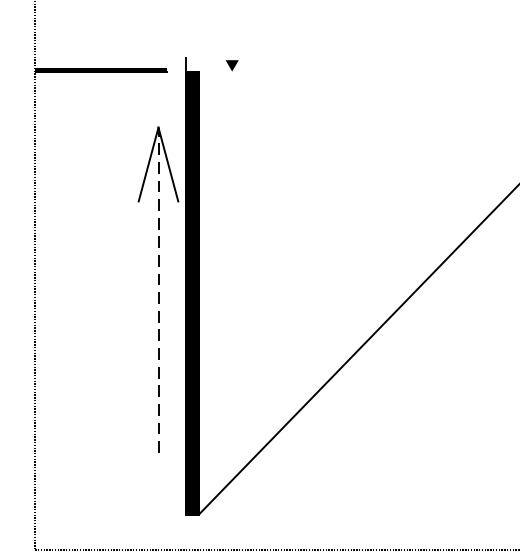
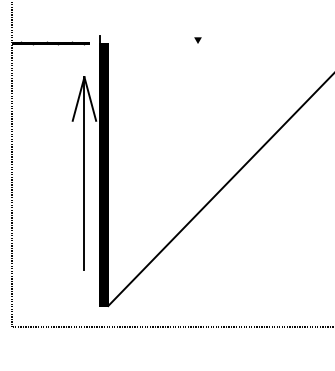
part: (231, 65) -> (197, 40), moved
line: (158, 288) -> (84, 172), dashed -> solid

